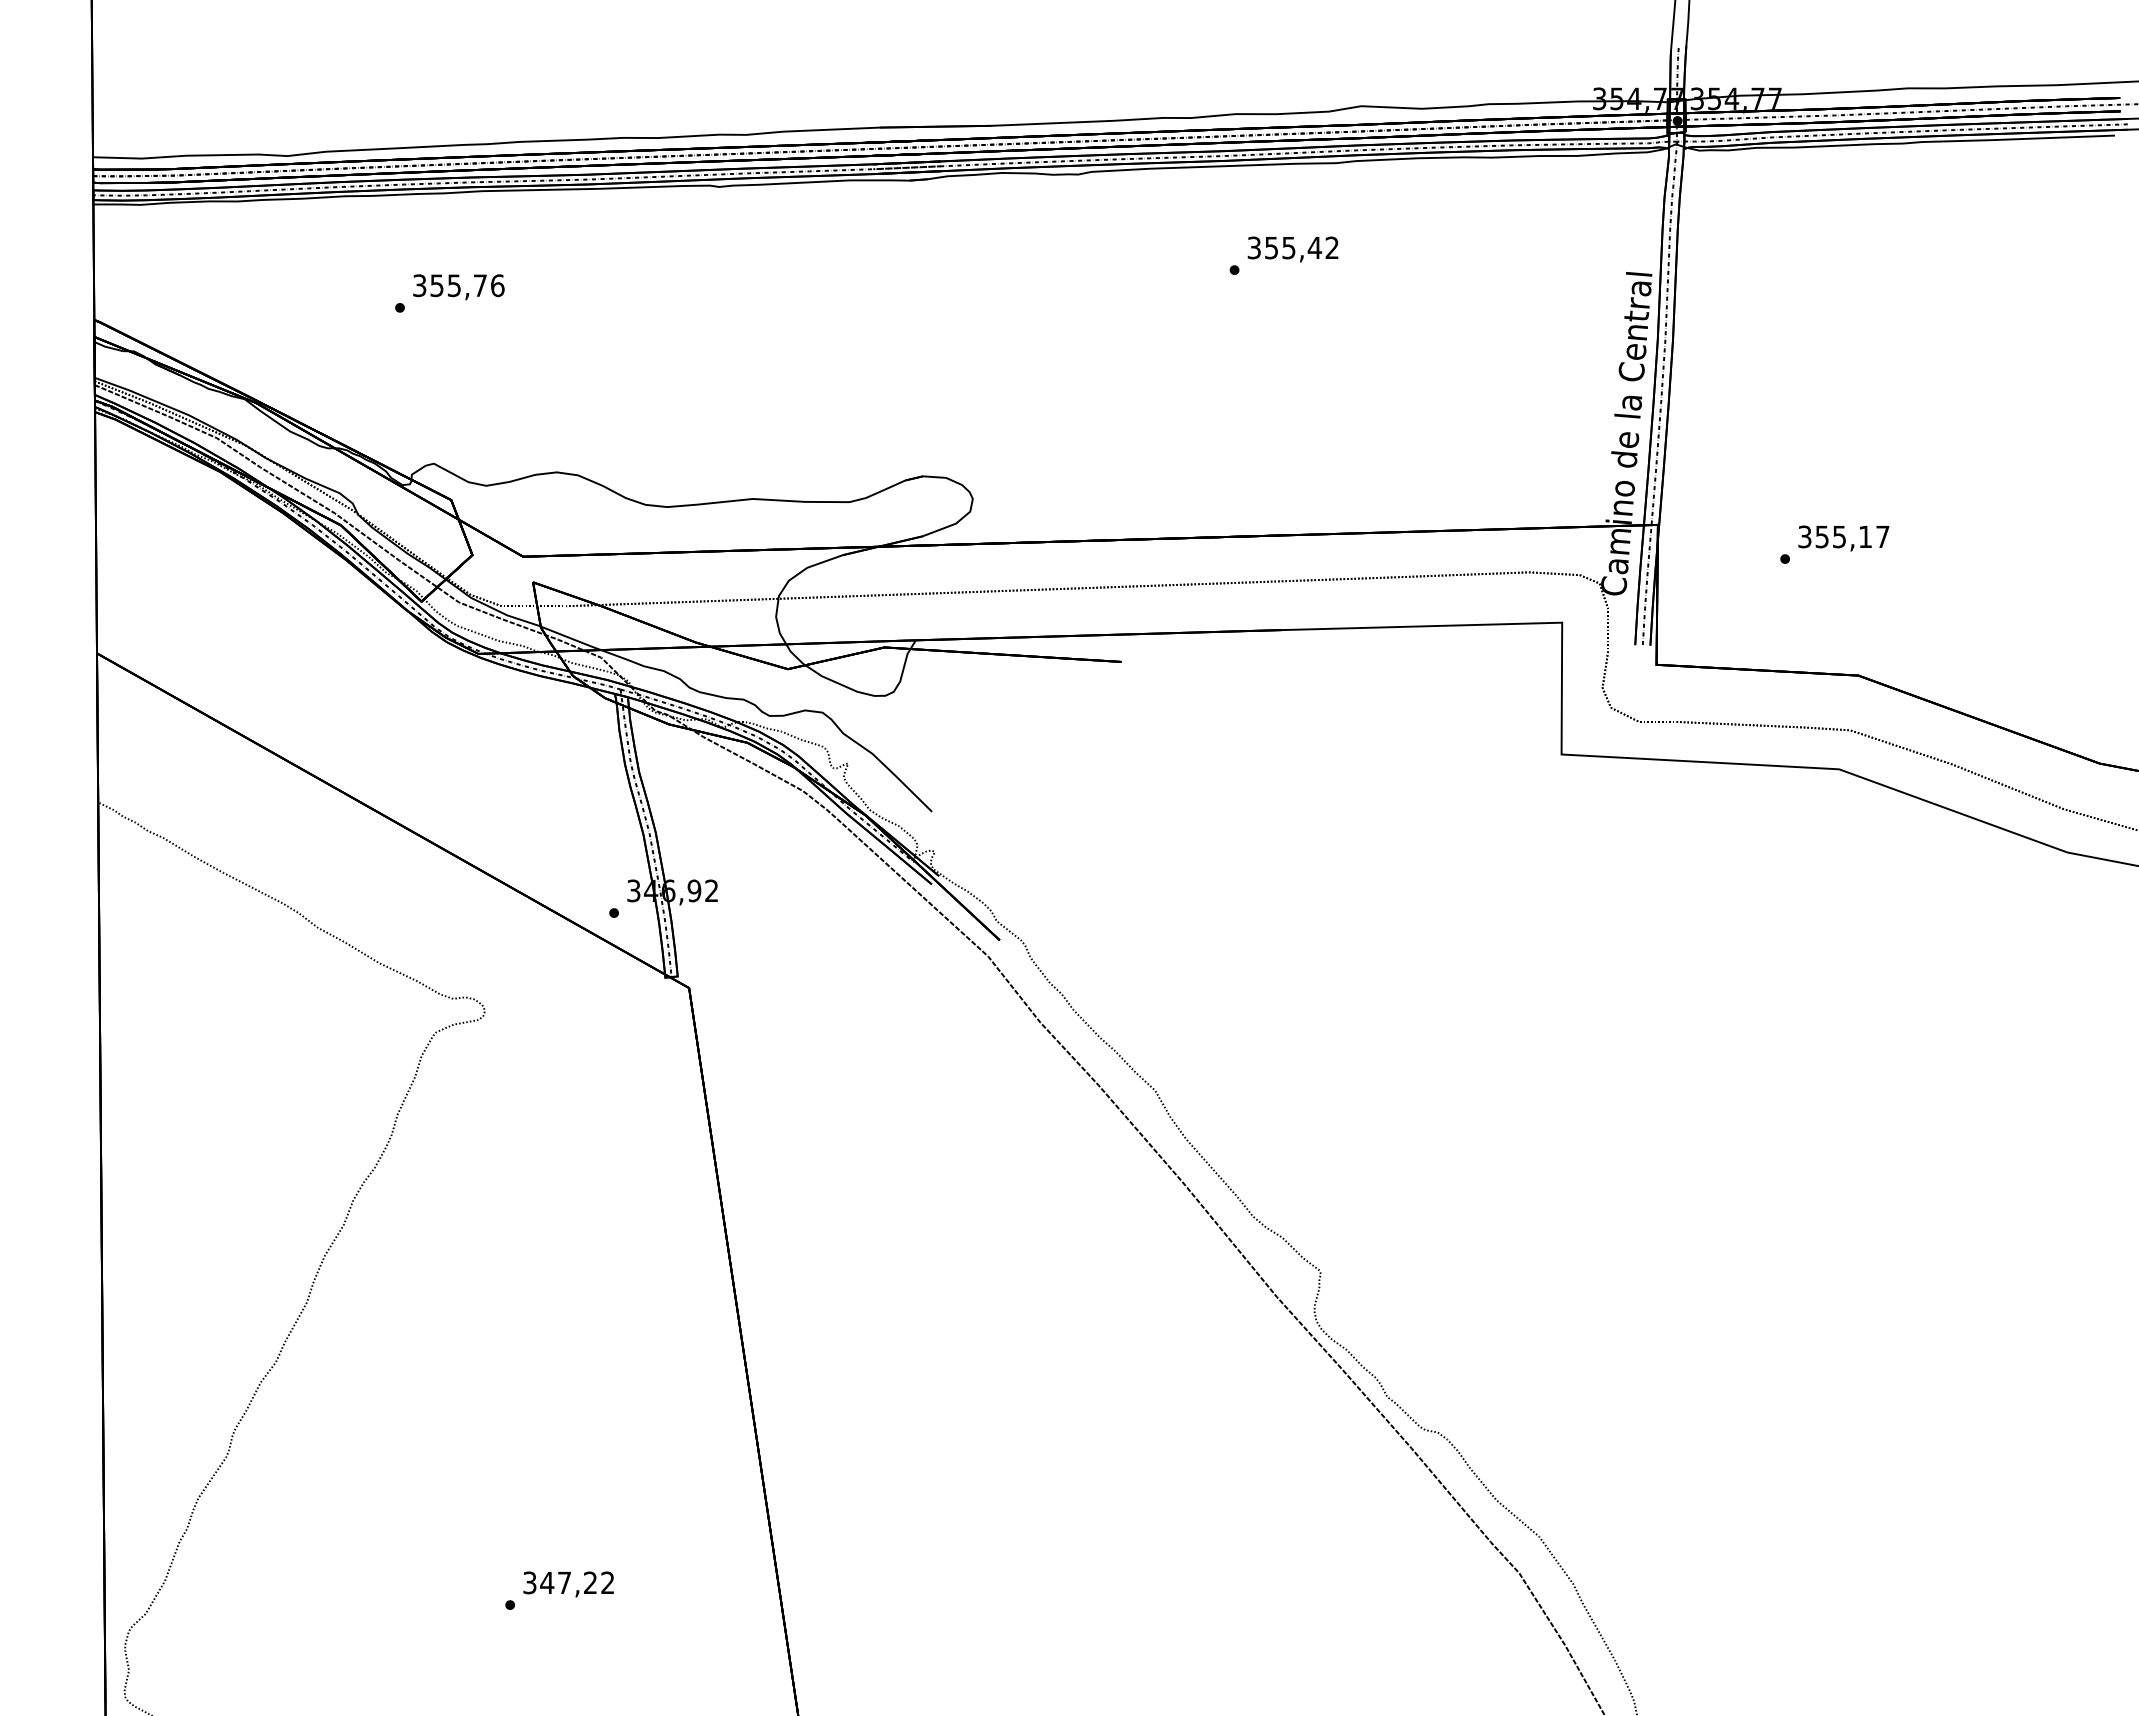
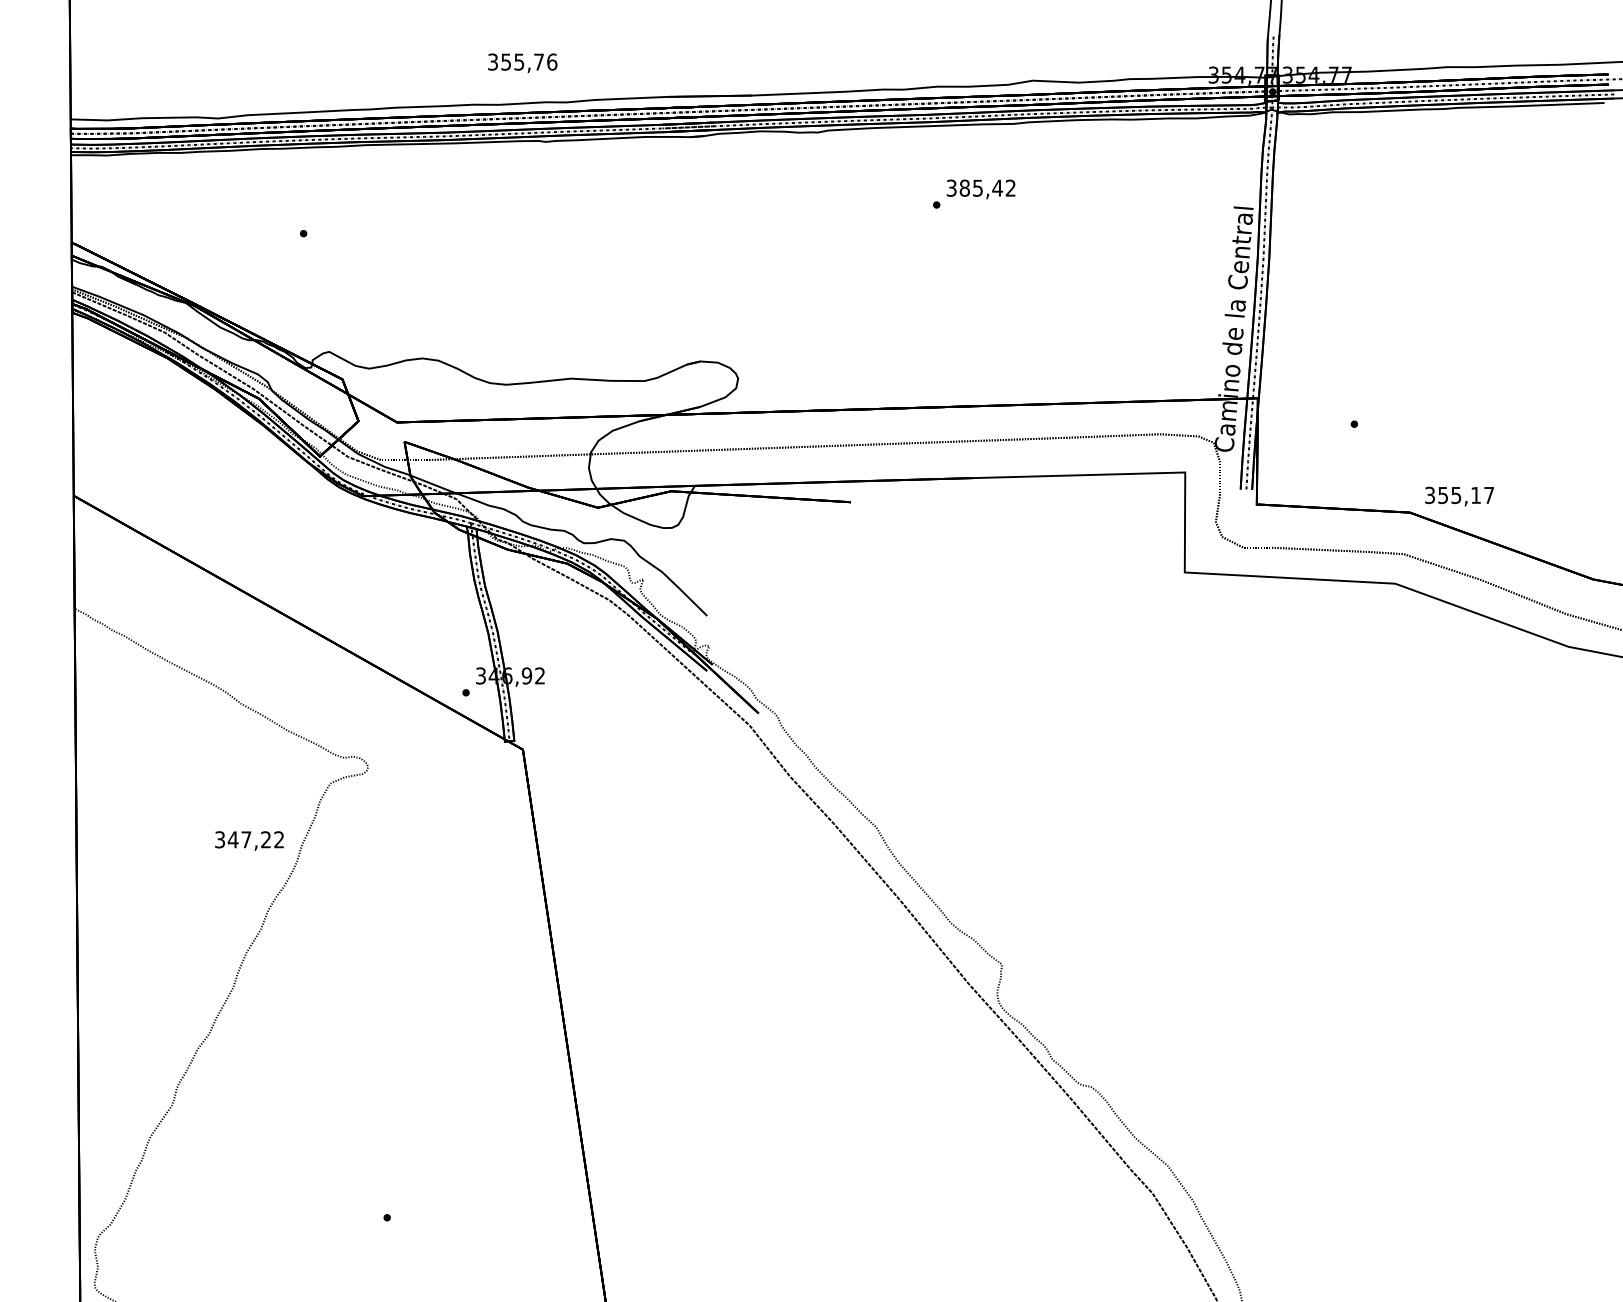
text: (1271, 247) -> (964, 187), 355,42 -> 385,42
text: (458, 287) -> (522, 63), moved
text: (1843, 538) -> (1459, 496), moved
text: (568, 1584) -> (249, 841), moved

